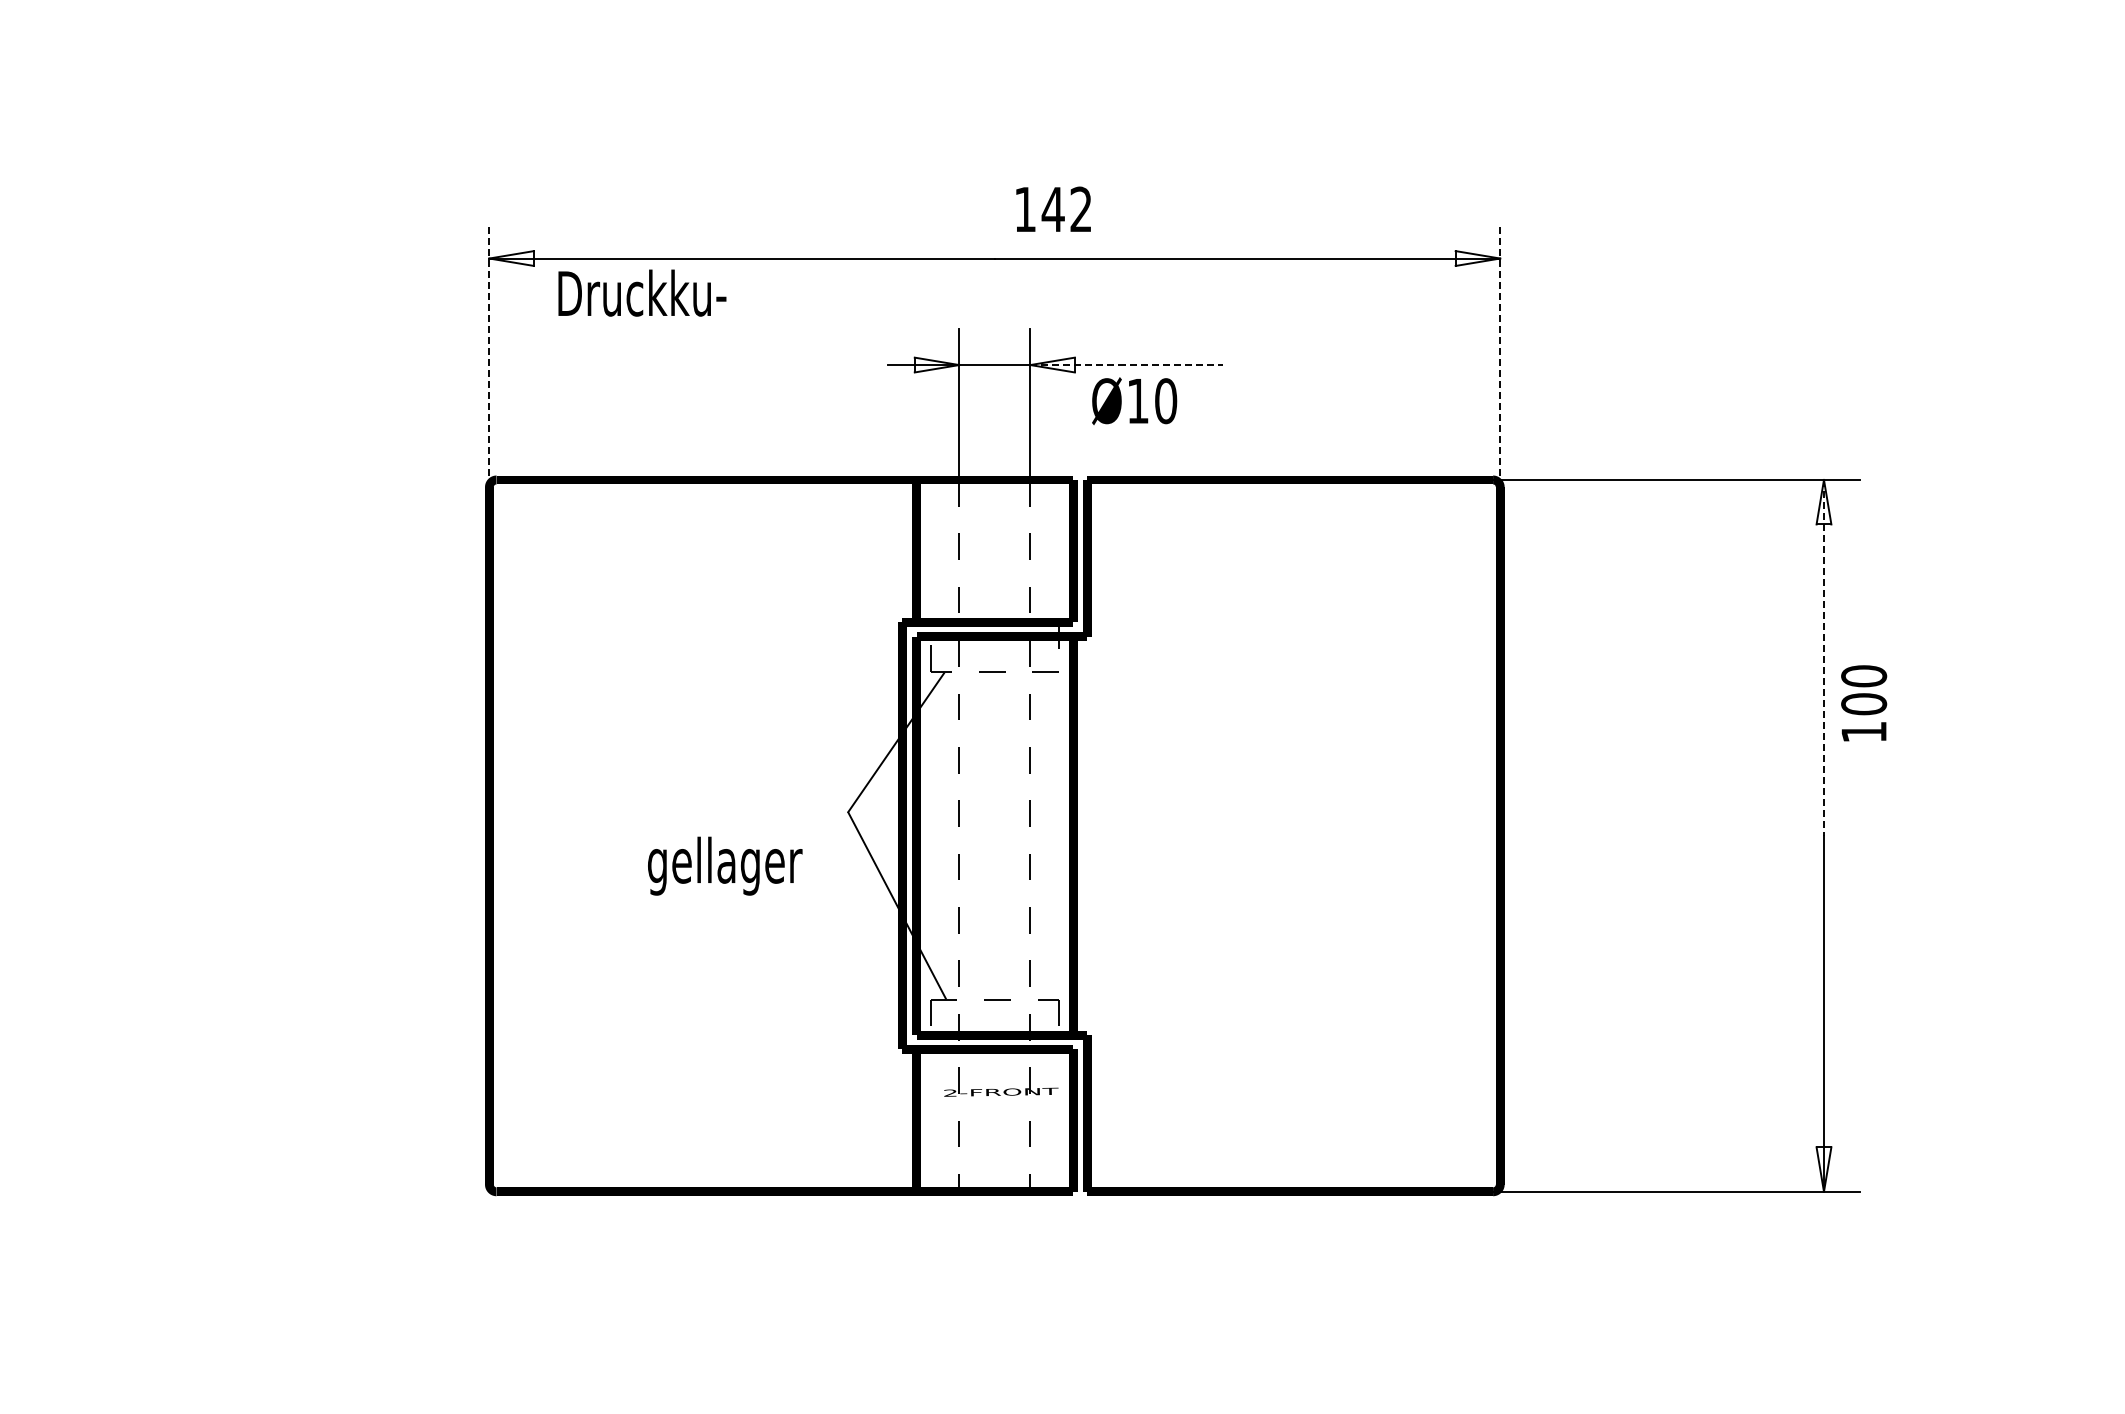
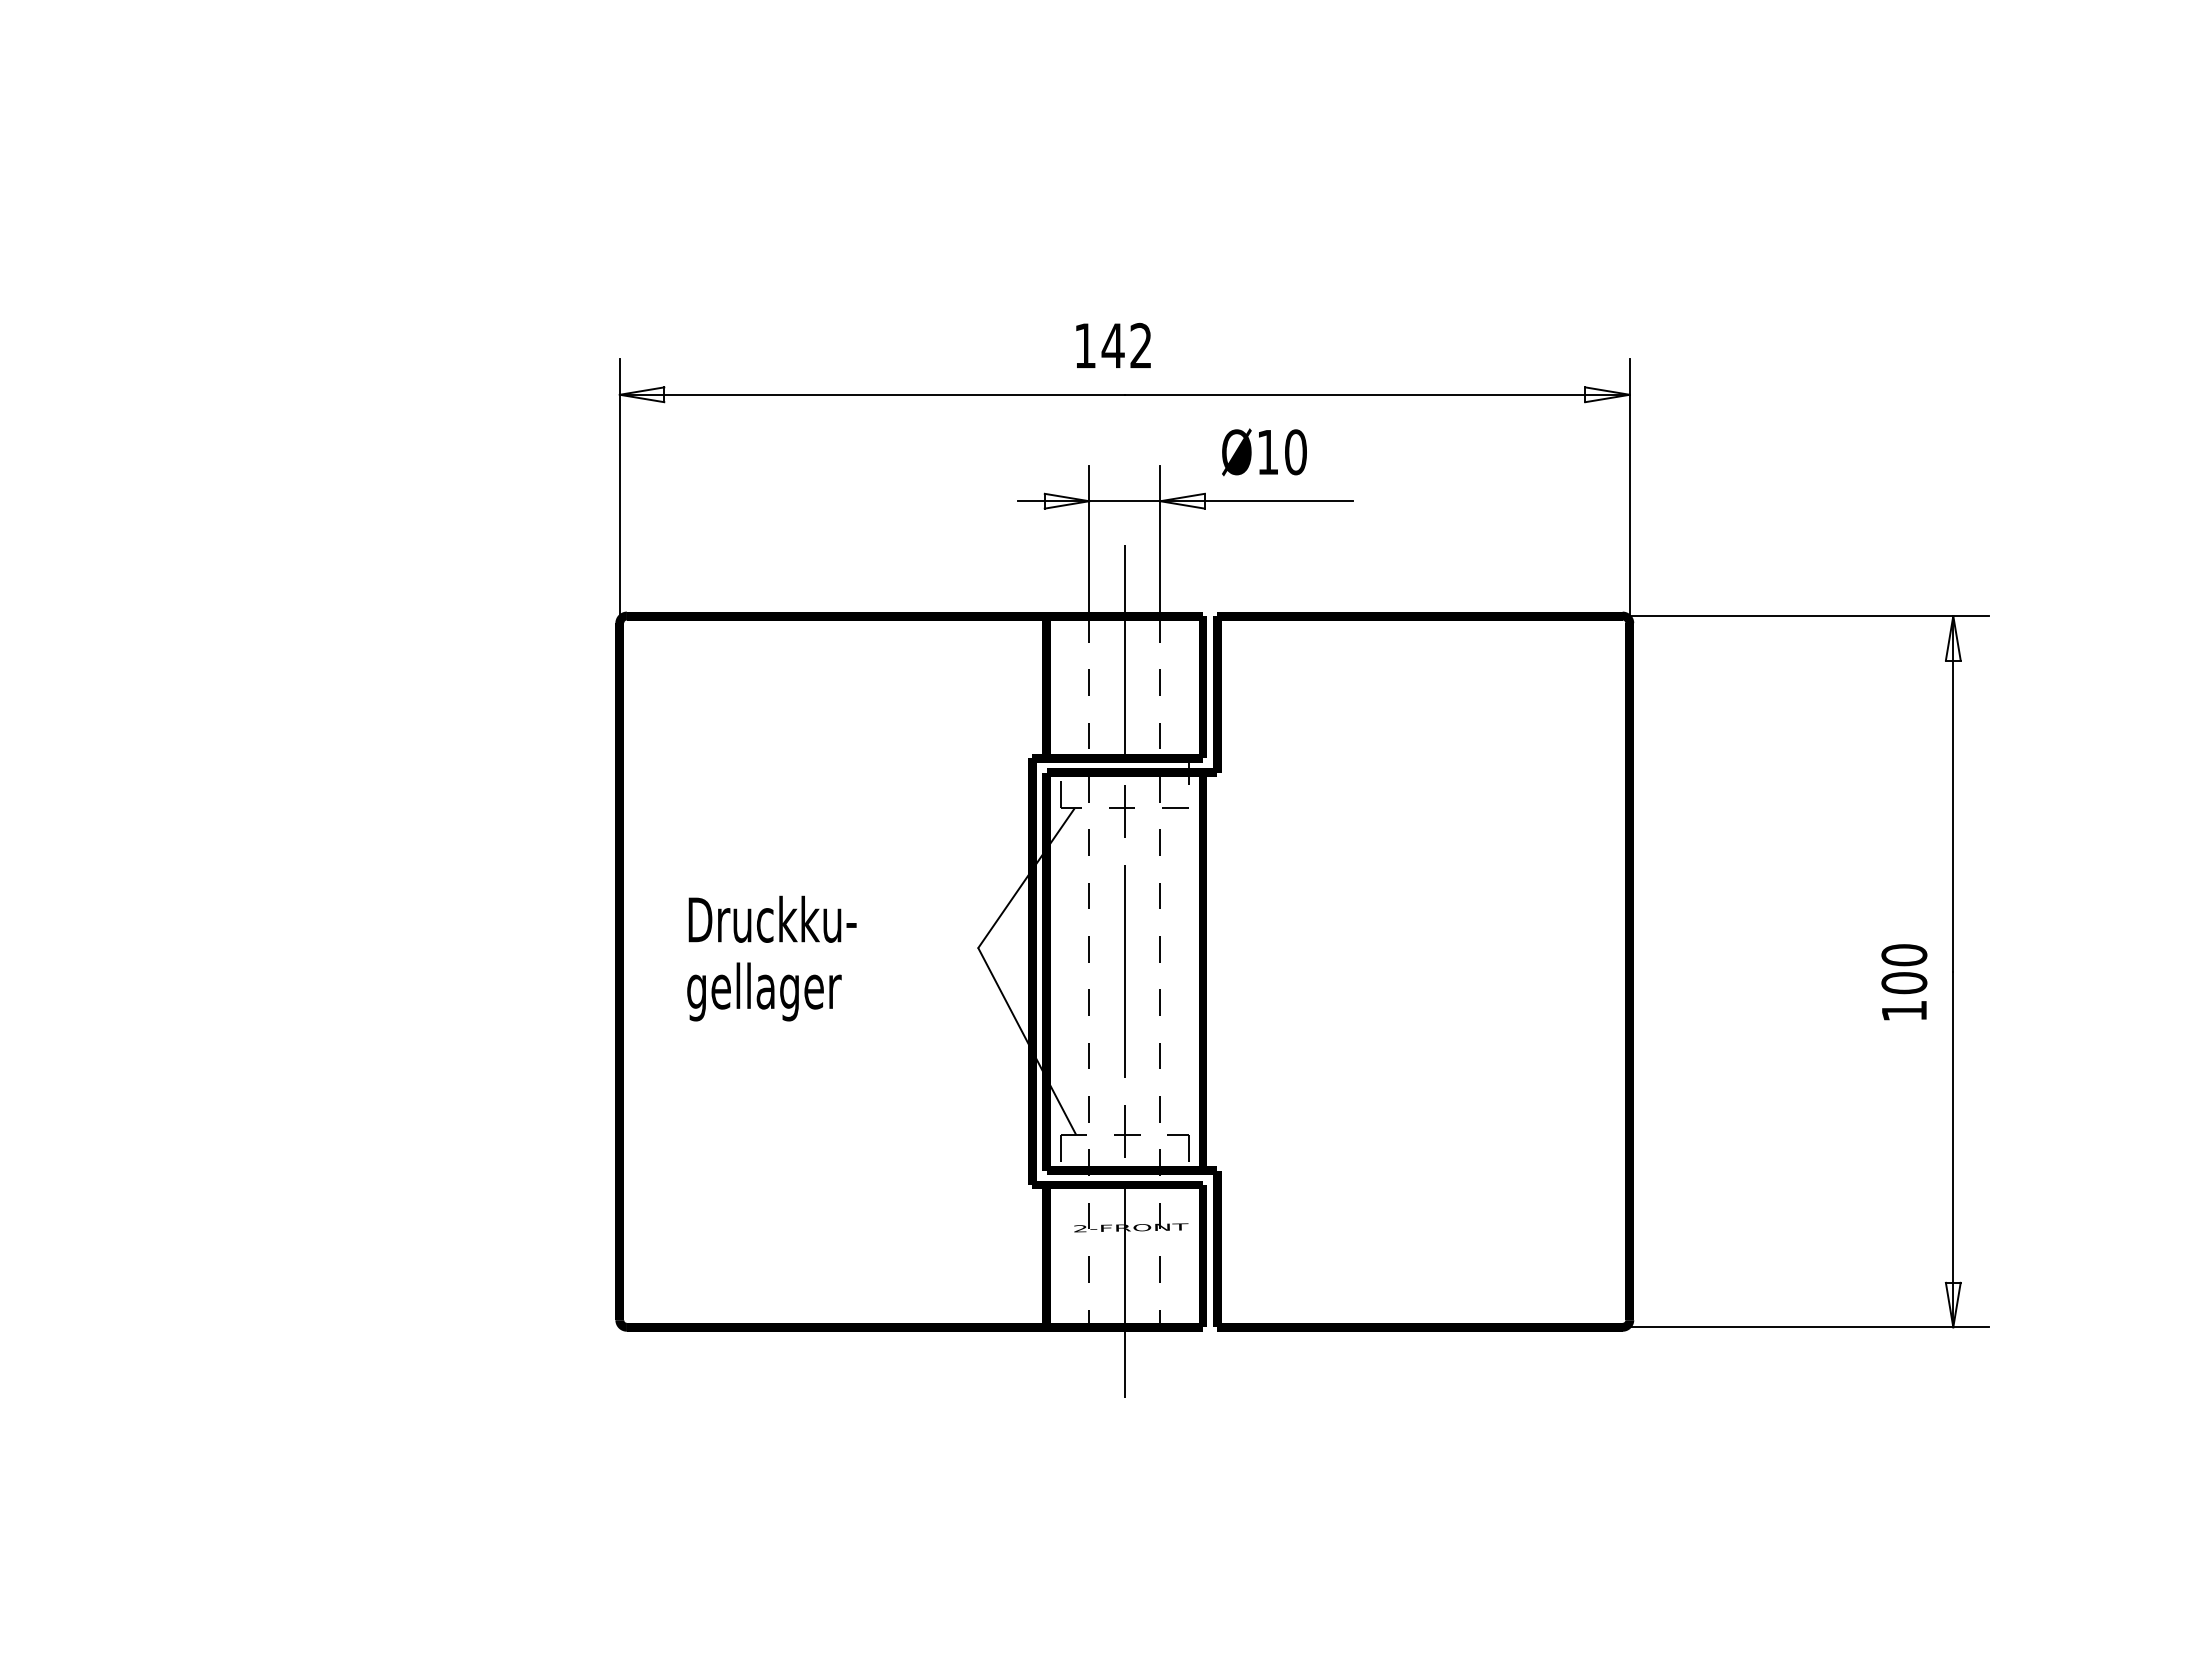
text: (1053, 208) -> (1113, 344), moved
text: (642, 292) -> (772, 918), moved
line: (489, 355) -> (619, 491), dashed -> solid
line: (1499, 355) -> (1629, 491), dashed -> solid
line: (1127, 365) -> (1257, 501), dashed -> solid
text: (1134, 401) -> (1264, 452), moved
line: (1824, 657) -> (1953, 793), dashed -> solid
text: (1864, 703) -> (1904, 982), moved
line: (994, 841) -> (1124, 977), added
text: (725, 865) -> (764, 991), moved

